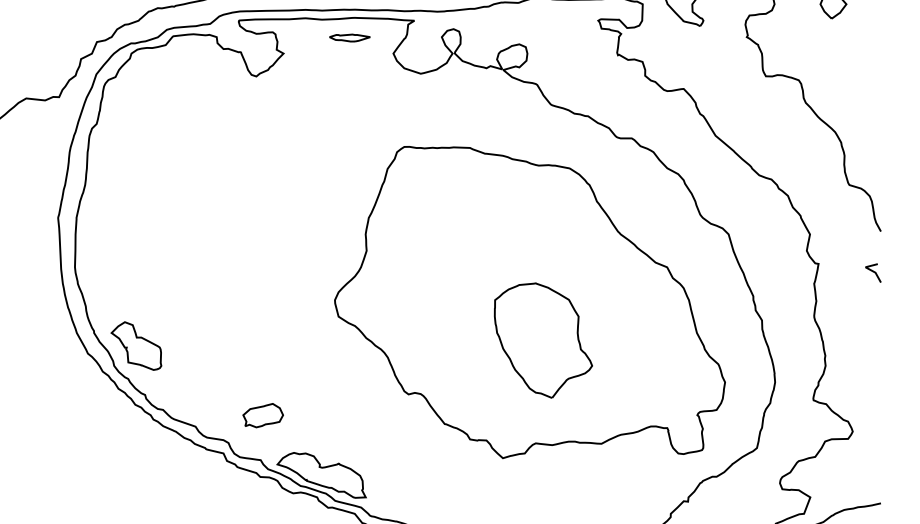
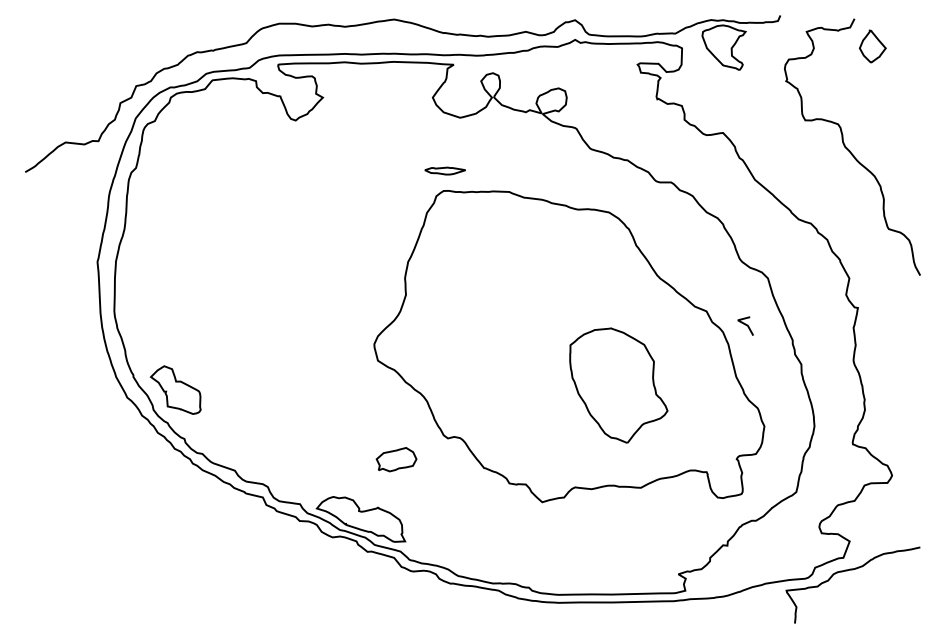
part: (349, 37) -> (444, 170), moved
line: (873, 272) -> (745, 325), moved
part: (543, 340) -> (618, 385), moved
part: (263, 415) -> (396, 459), moved

